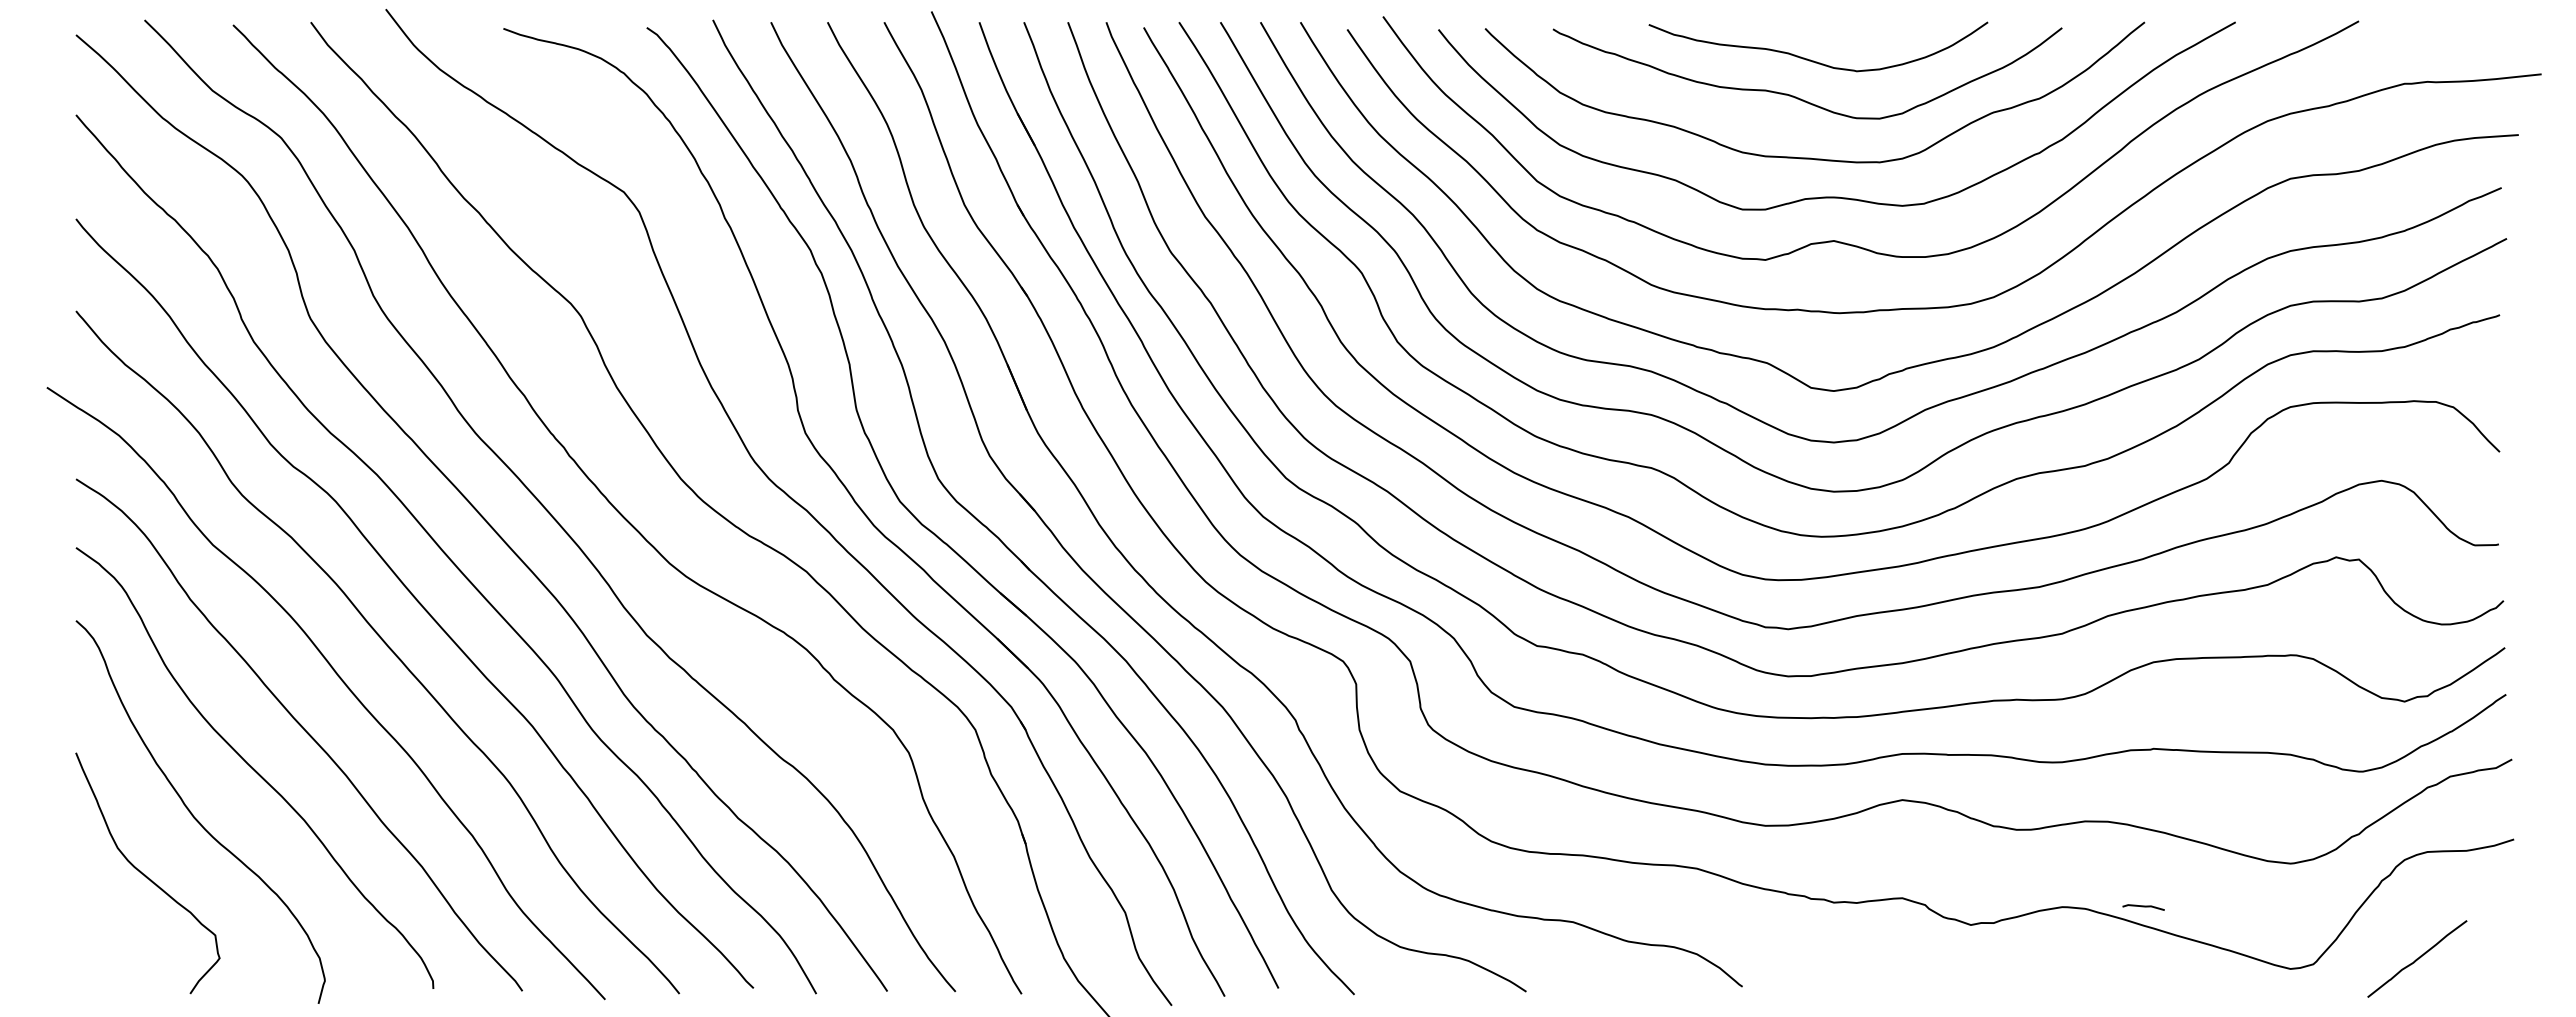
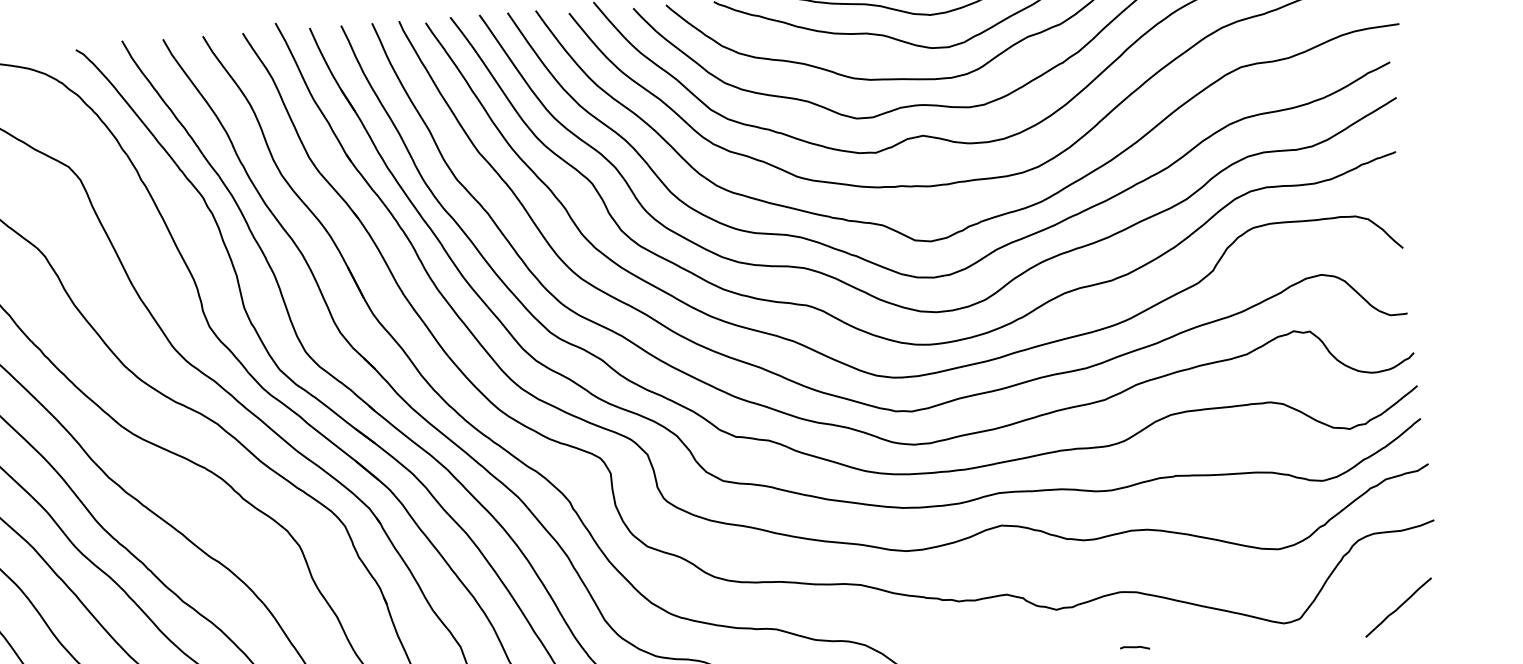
line: (2143, 907) -> (1134, 648), moved
curve: (2417, 958) -> (1398, 607), moved

